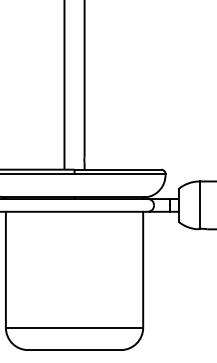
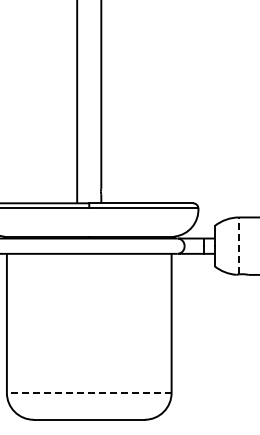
line: (199, 204) -> (239, 245), solid -> dashed
line: (73, 327) -> (88, 392), solid -> dashed

